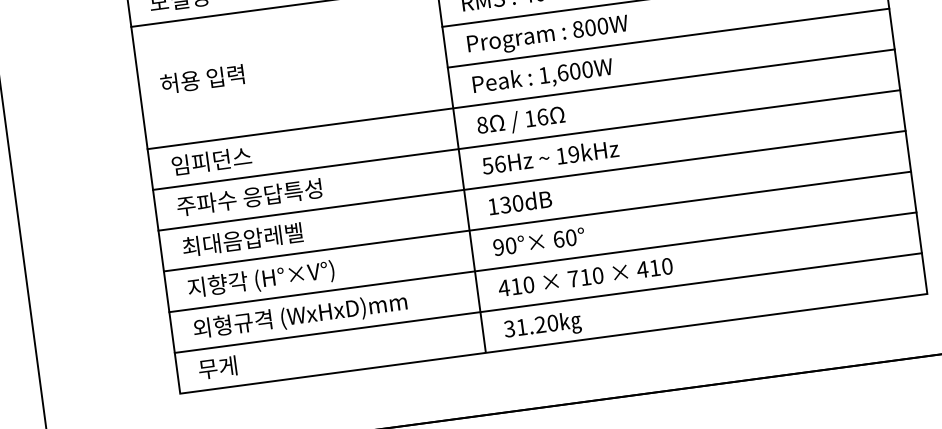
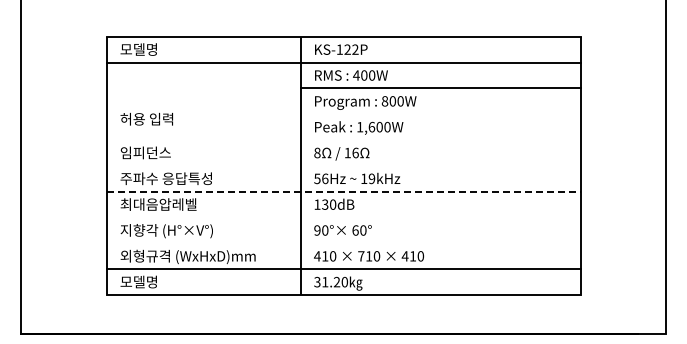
line: (668, 38) -> (440, 114), removed
text: (201, 78) -> (146, 118), moved
line: (520, 99) -> (343, 140), removed
line: (526, 139) -> (343, 165), removed
line: (531, 180) -> (343, 191), solid -> dashed
line: (537, 221) -> (343, 217), removed
line: (542, 262) -> (343, 243), removed
text: (227, 365) -> (138, 281), 무게 -> 모델명

